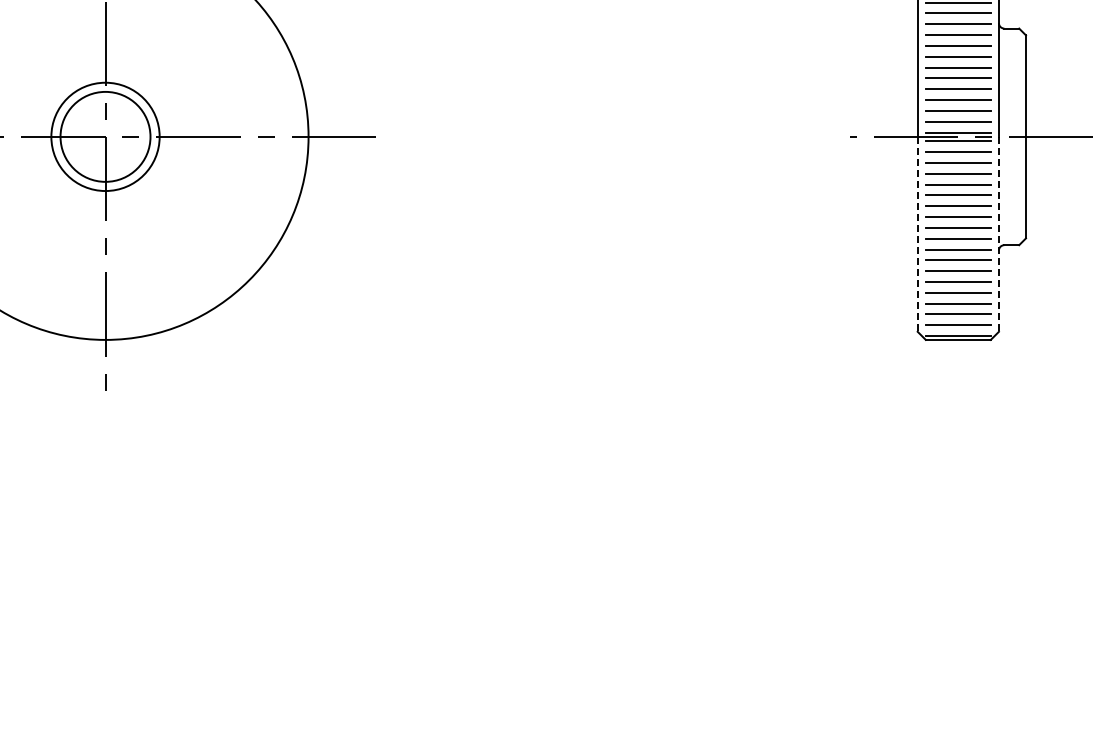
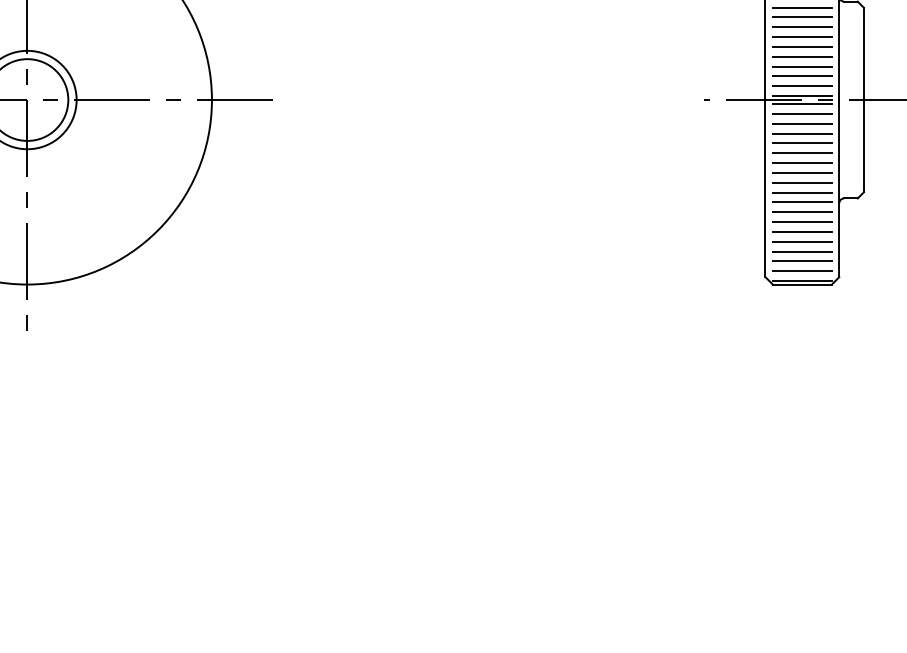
line: (917, 234) -> (765, 188), dashed -> solid
line: (998, 234) -> (838, 188), dashed -> solid

